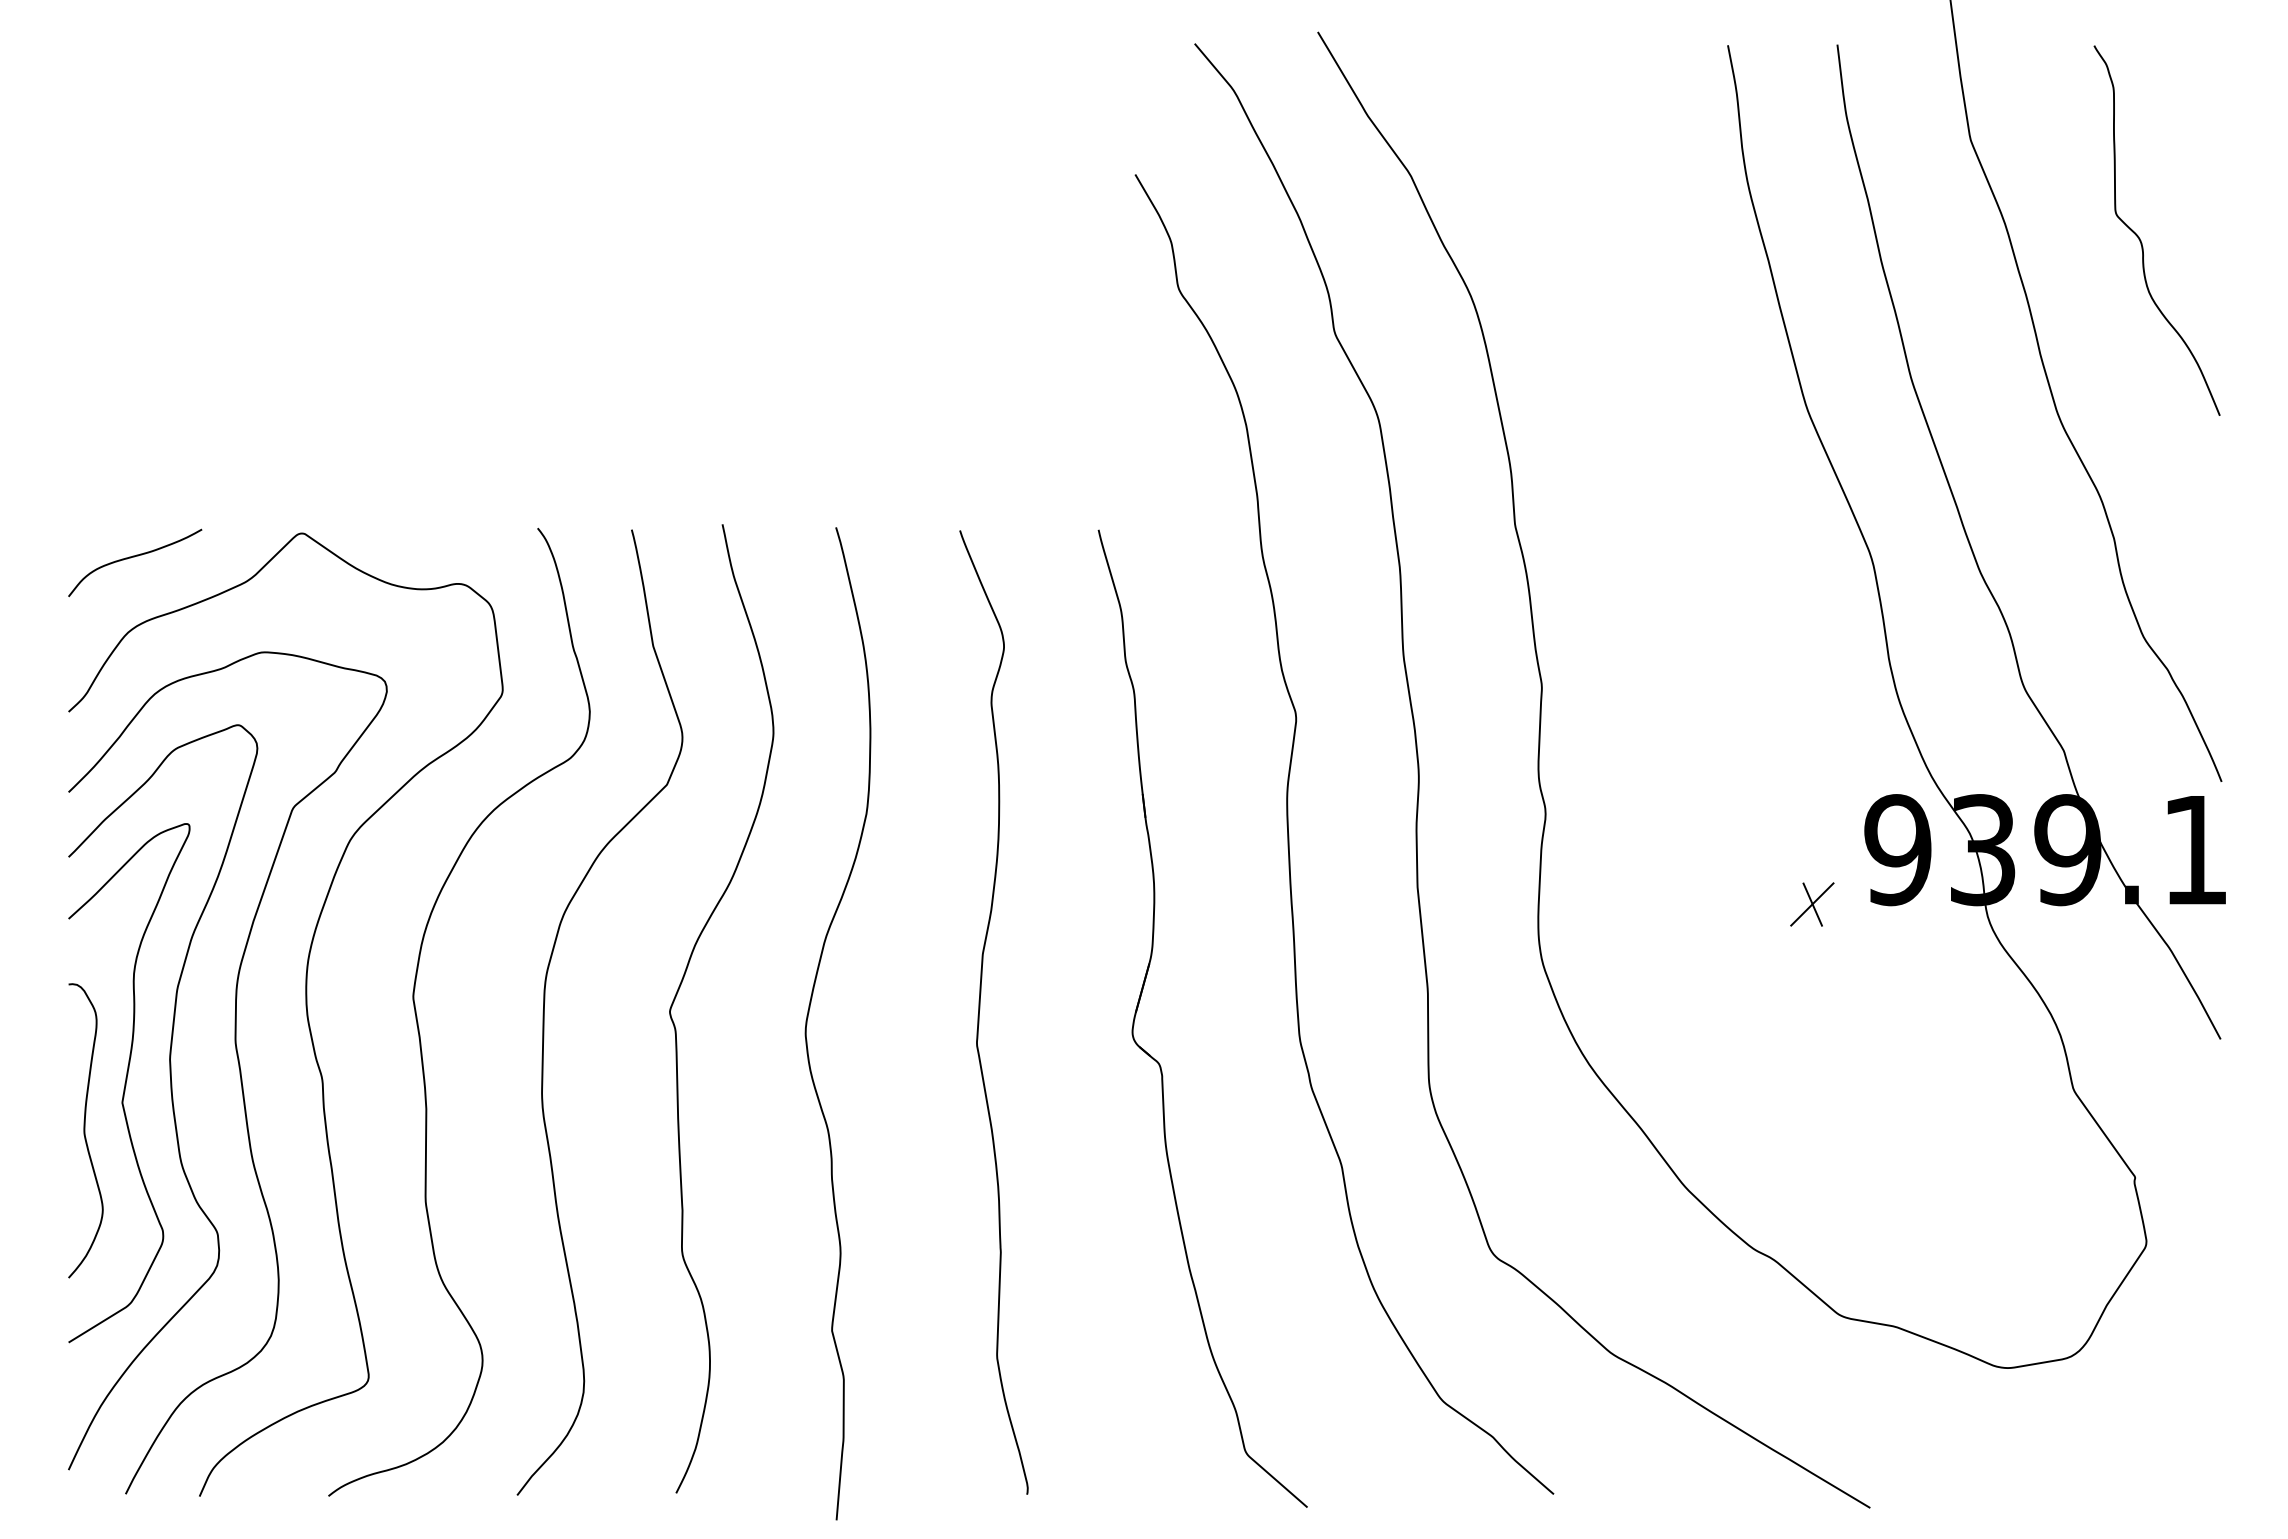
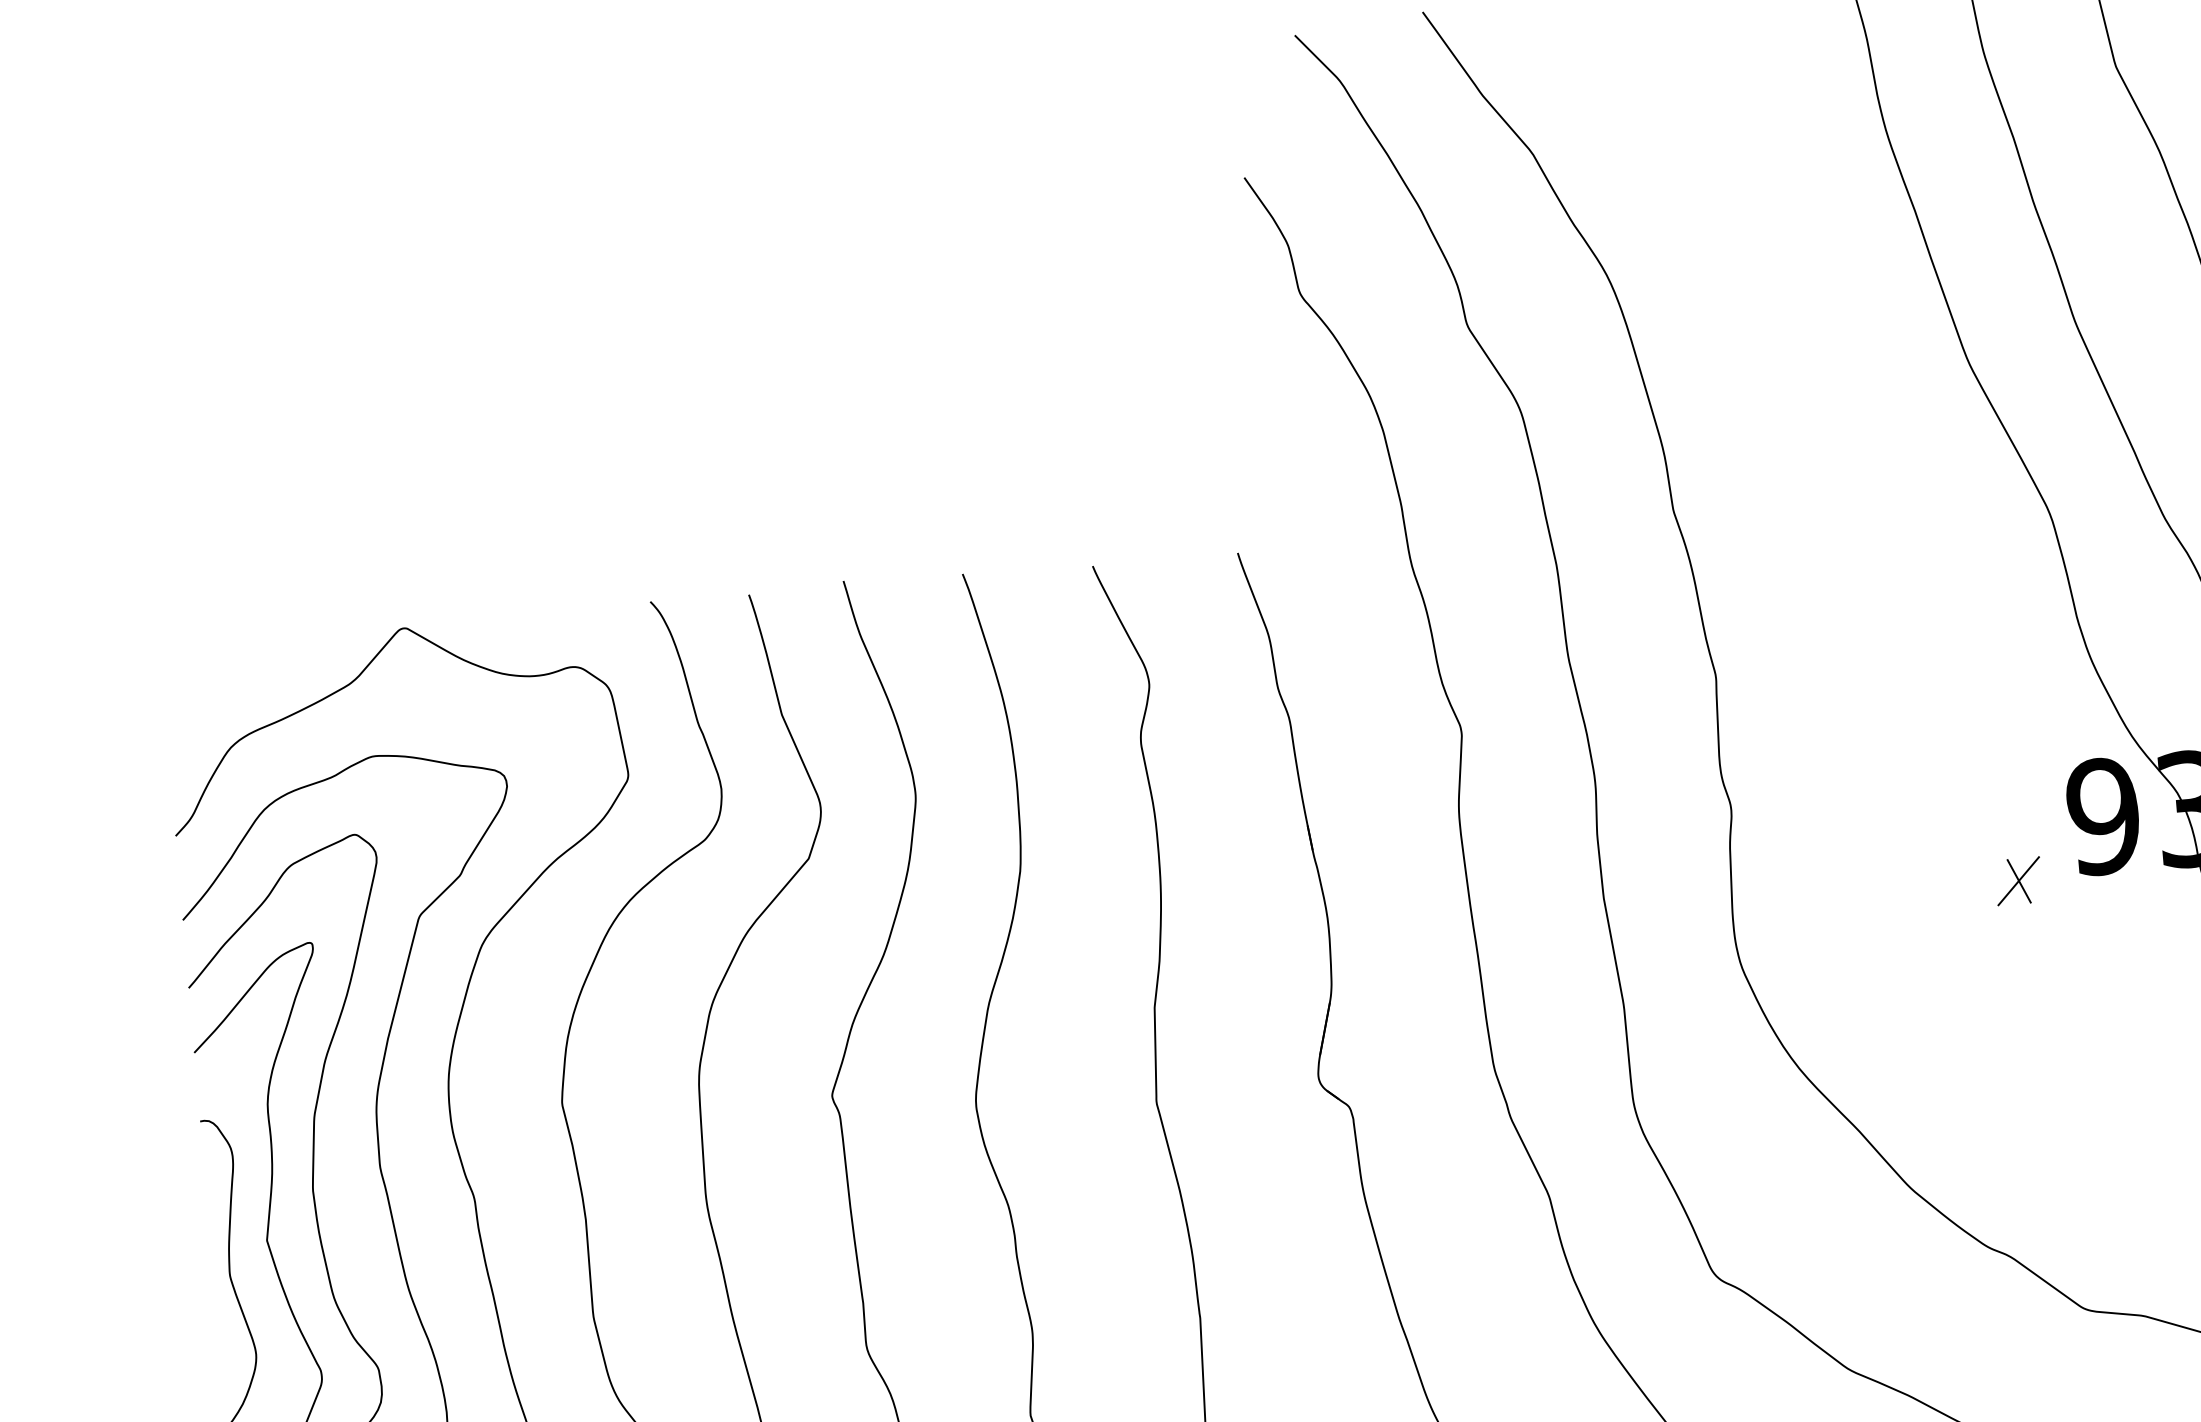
curve: (134, 557) -> (230, 668), removed

